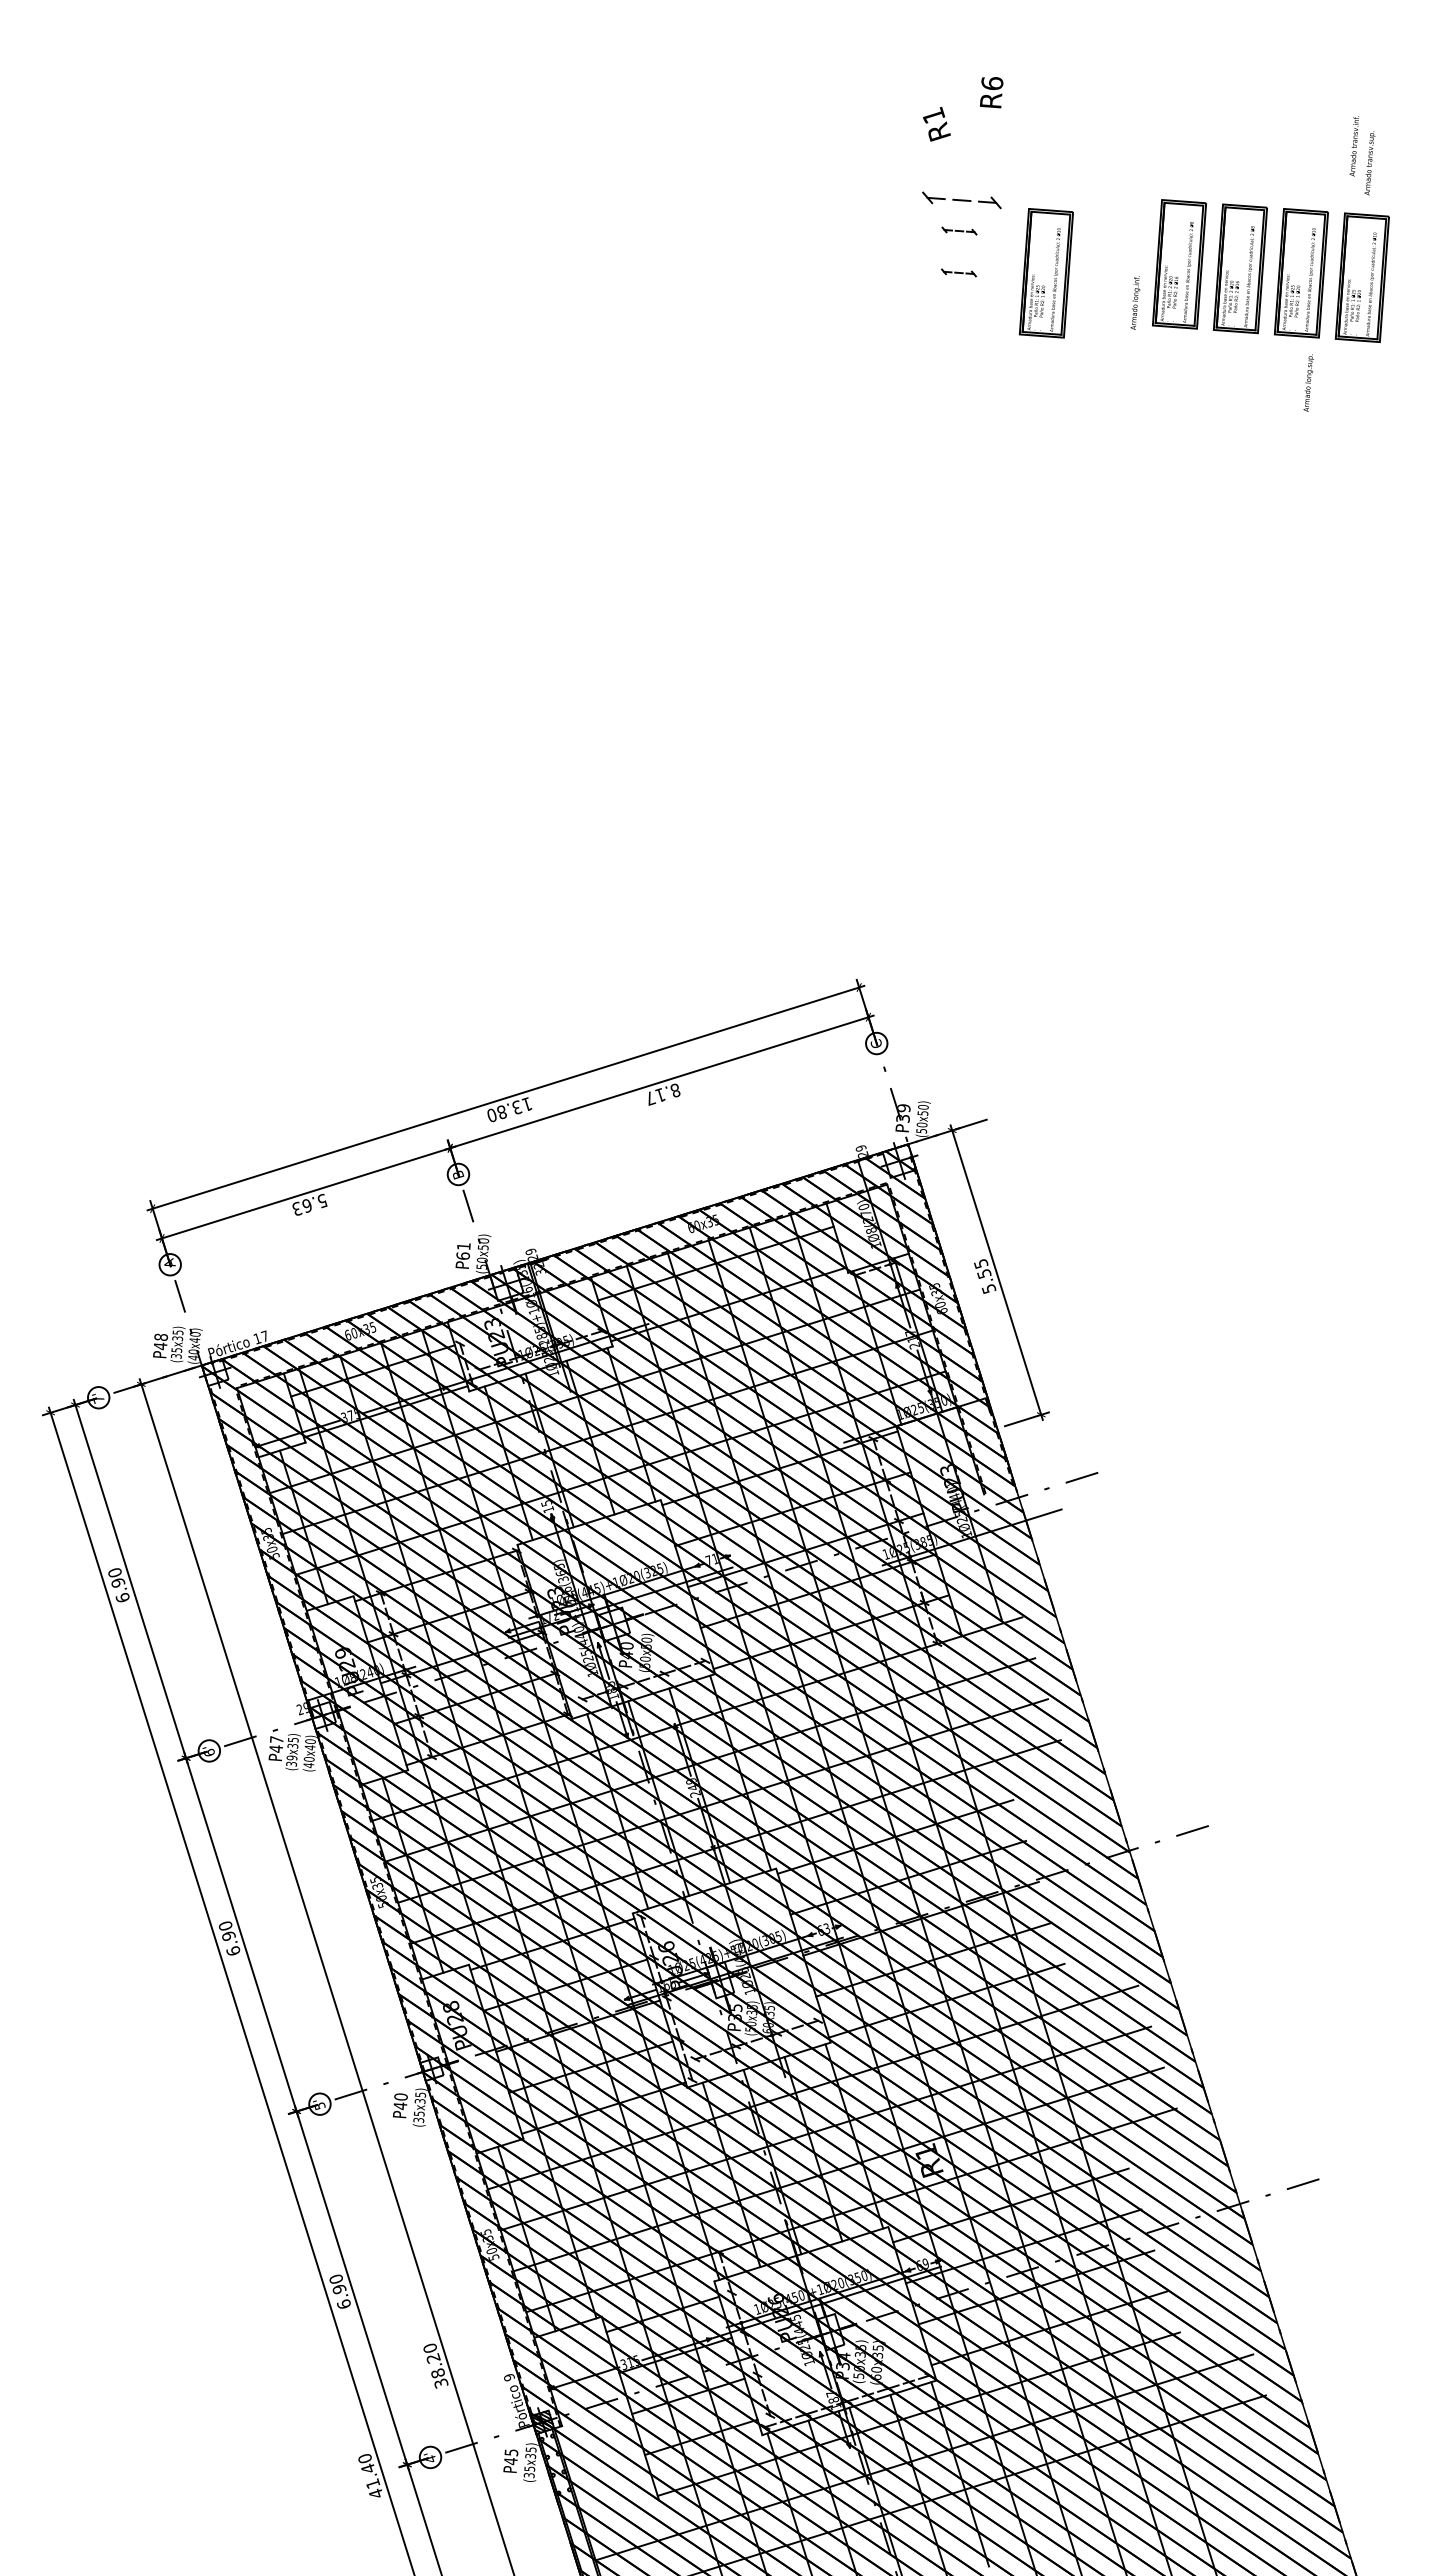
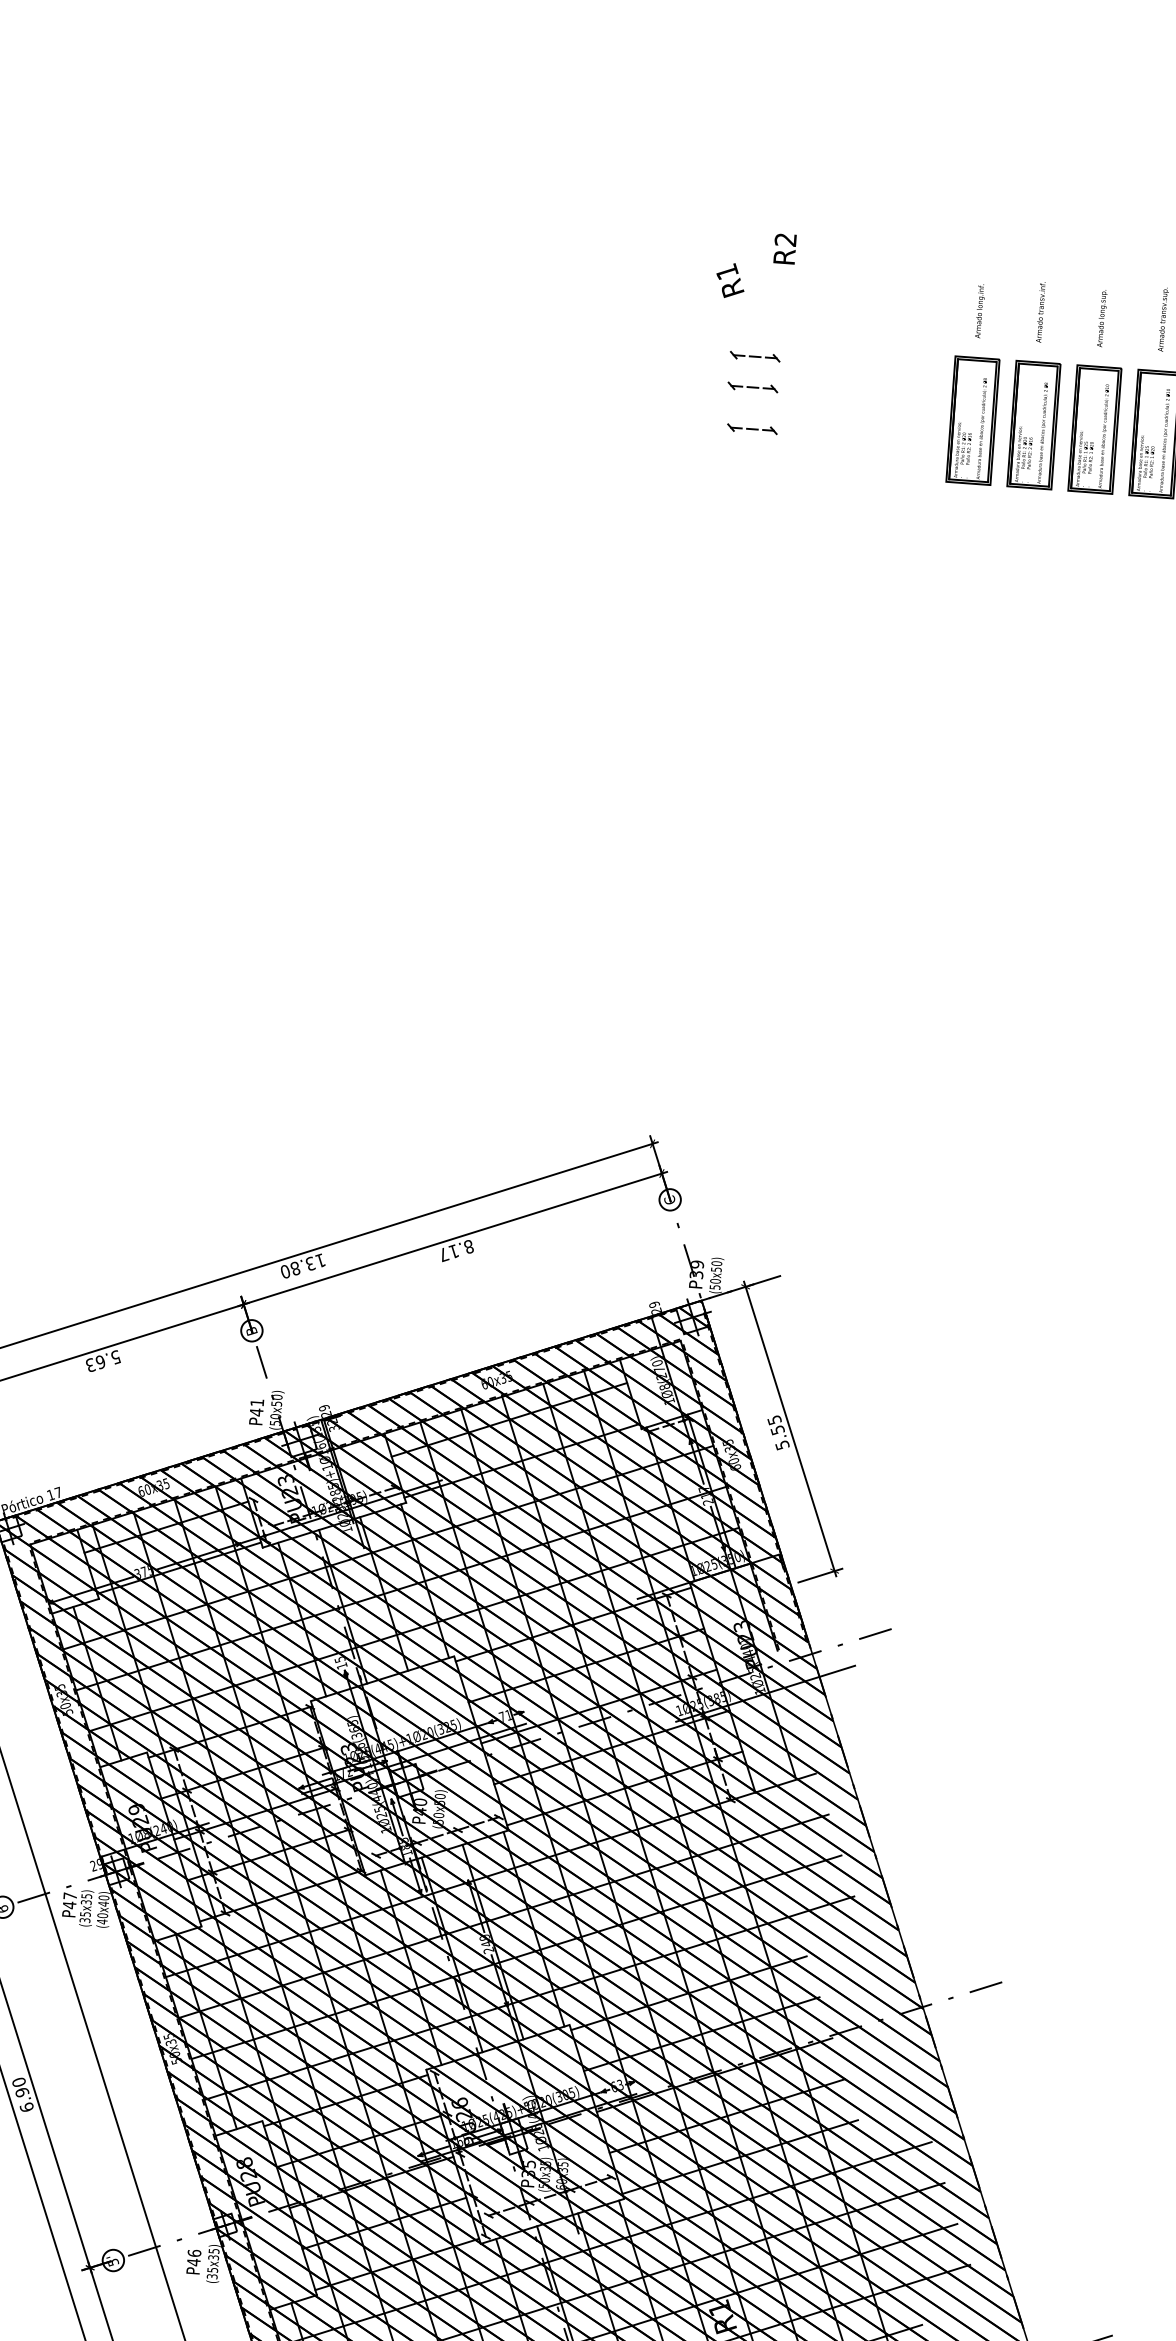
text: (992, 83) -> (785, 239), R6 -> R2
text: (1354, 146) -> (1040, 312), moved
part: (961, 200) -> (754, 356), size x0.62
part: (959, 230) -> (752, 386), size x1.43
part: (958, 272) -> (751, 428), size x1.43
part: (1045, 273) -> (838, 429), removed
text: (1135, 302) -> (979, 310), moved
text: (1308, 382) -> (1101, 317), moved
text: (463, 1256) -> (256, 1412), P61 -> P41
text: (291, 1757) -> (84, 1913), (39x35) -> (35x35)
text: (400, 2096) -> (193, 2252), P40 -> P46

